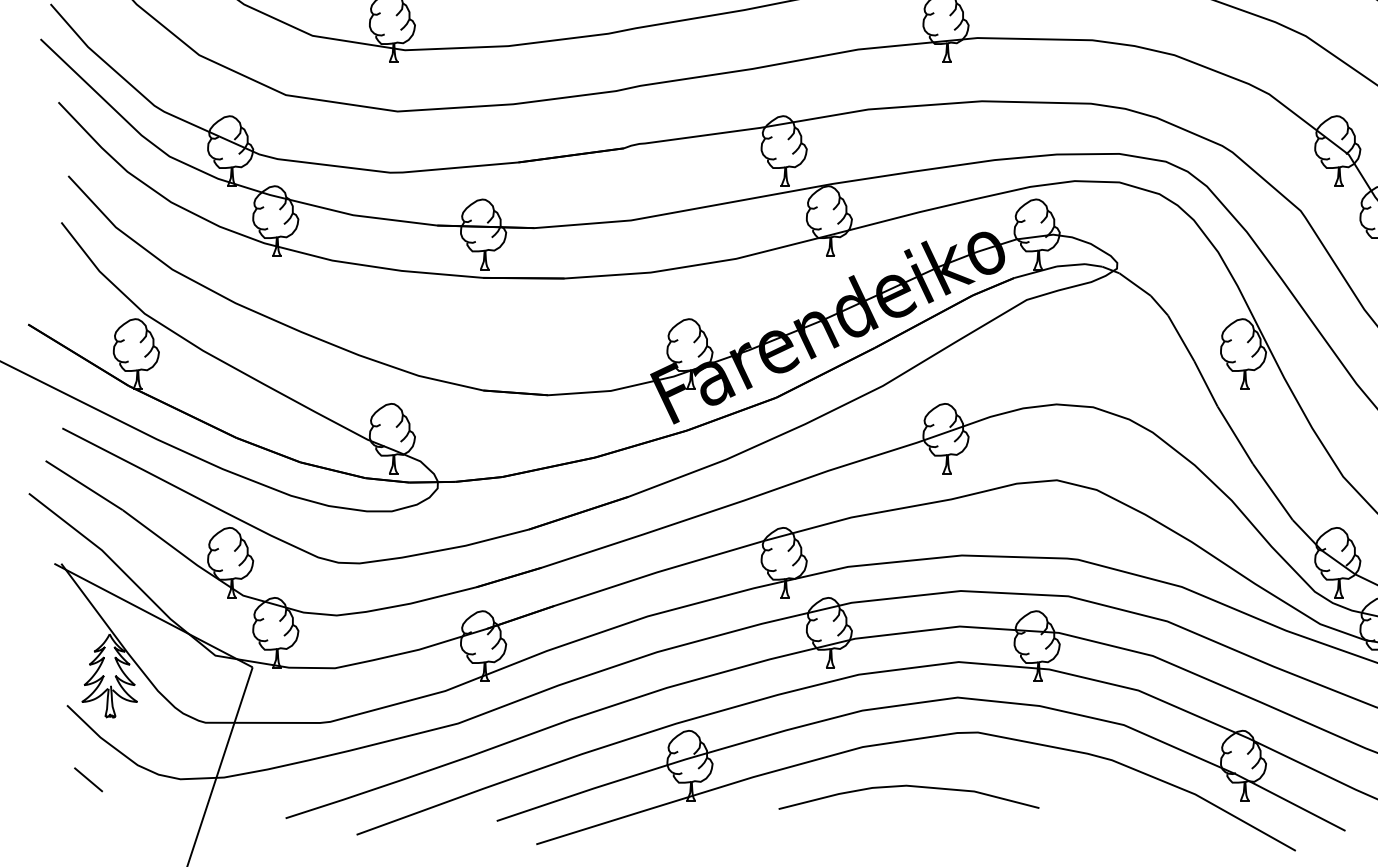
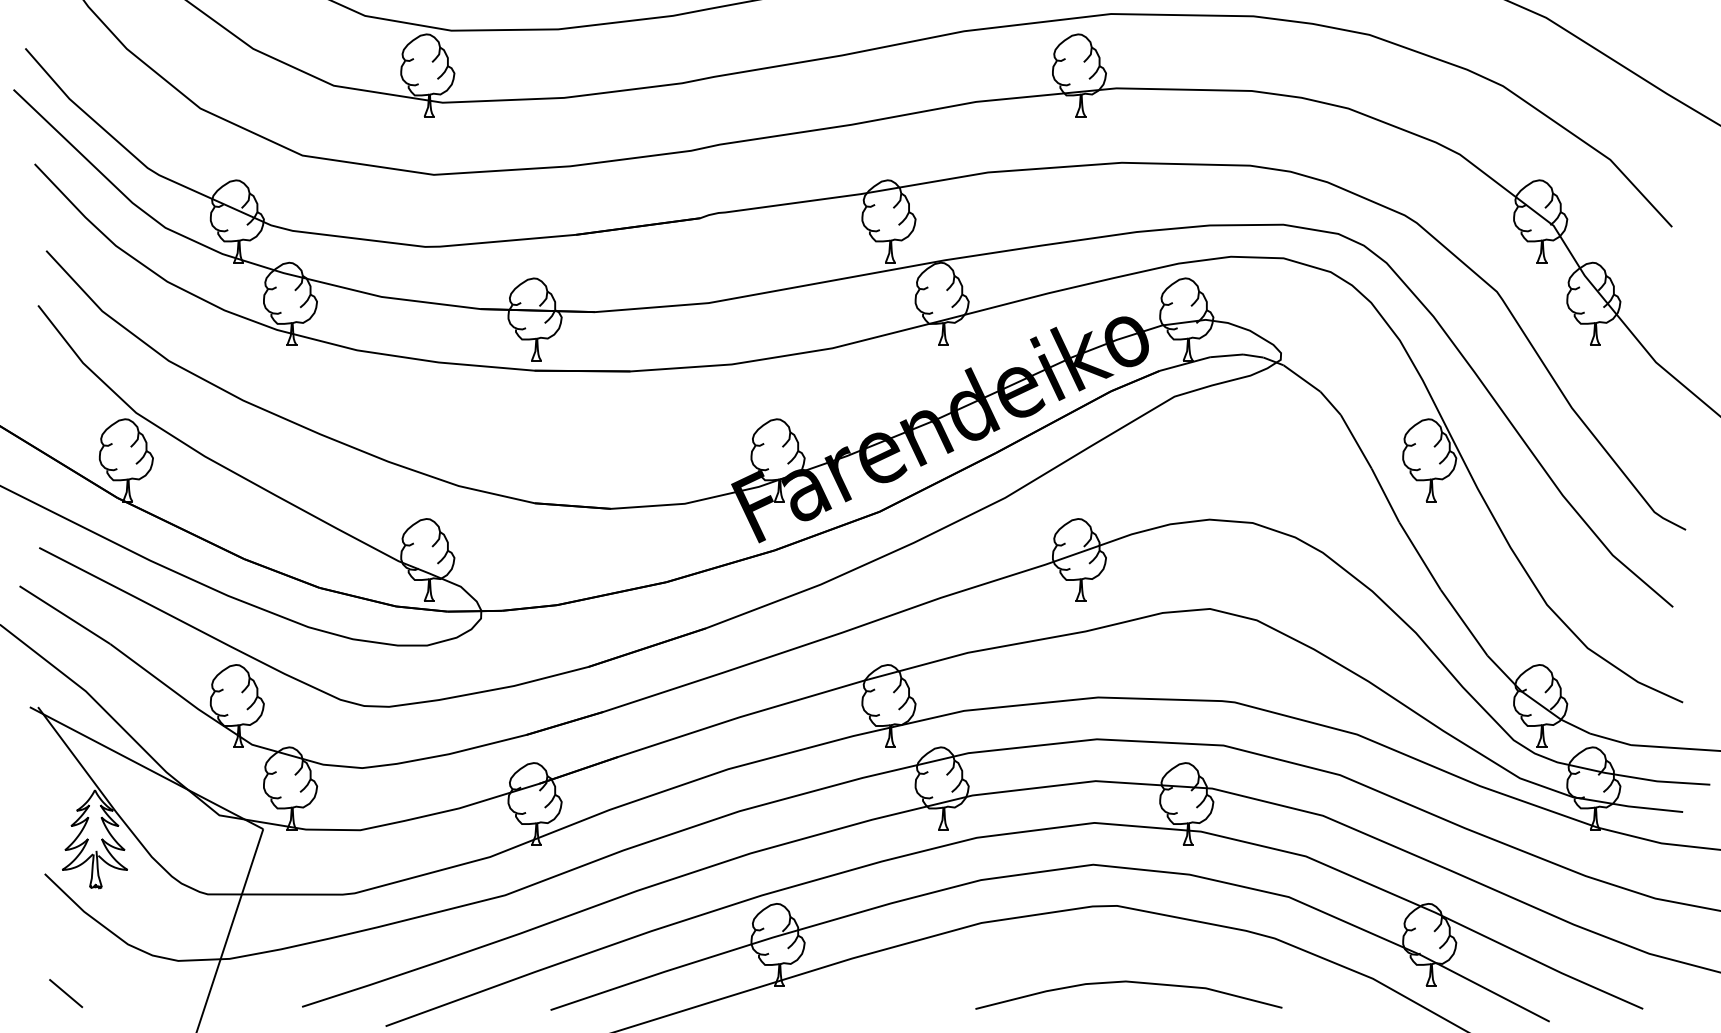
line: (88, 779) -> (65, 993), moved
curve: (908, 786) -> (1128, 982), moved

